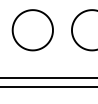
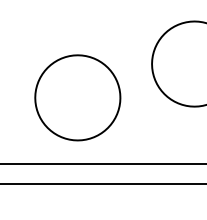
part: (32, 30) -> (77, 98), moved

